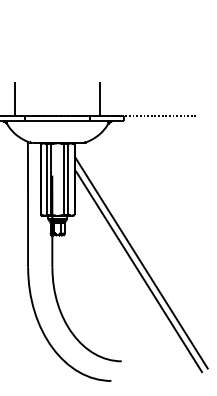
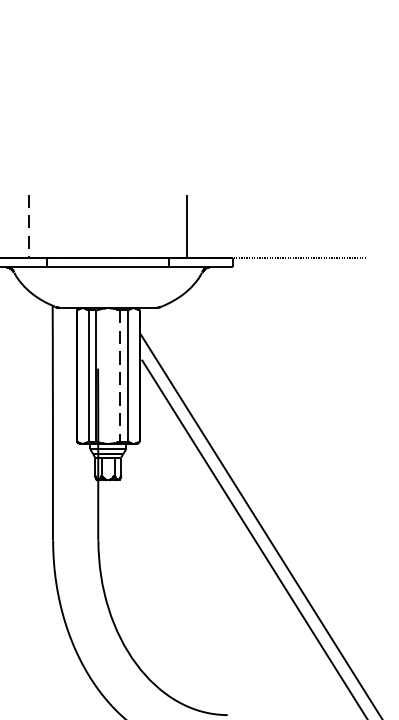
line: (15, 99) -> (29, 226), solid -> dashed
line: (63, 180) -> (119, 377), solid -> dashed

